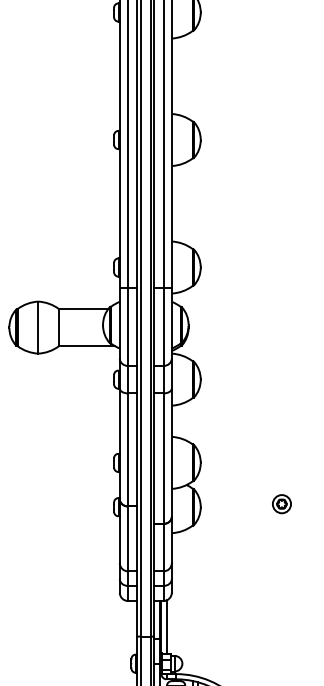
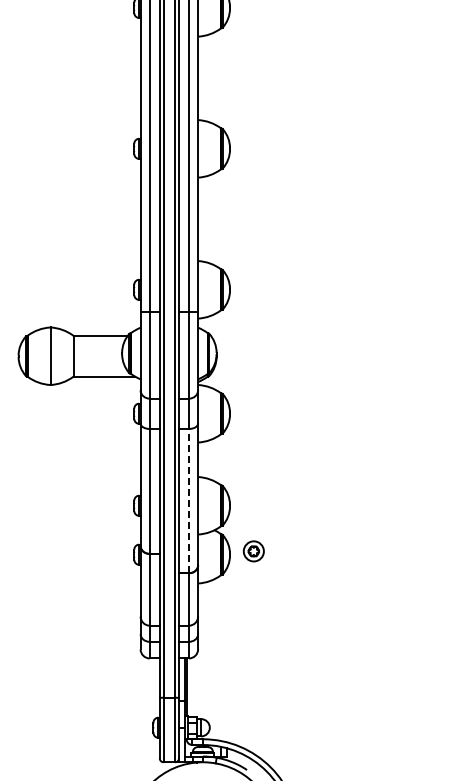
line: (164, 458) -> (189, 500), solid -> dashed
part: (281, 504) -> (253, 551), moved
line: (166, 626) -> (192, 686), removed

